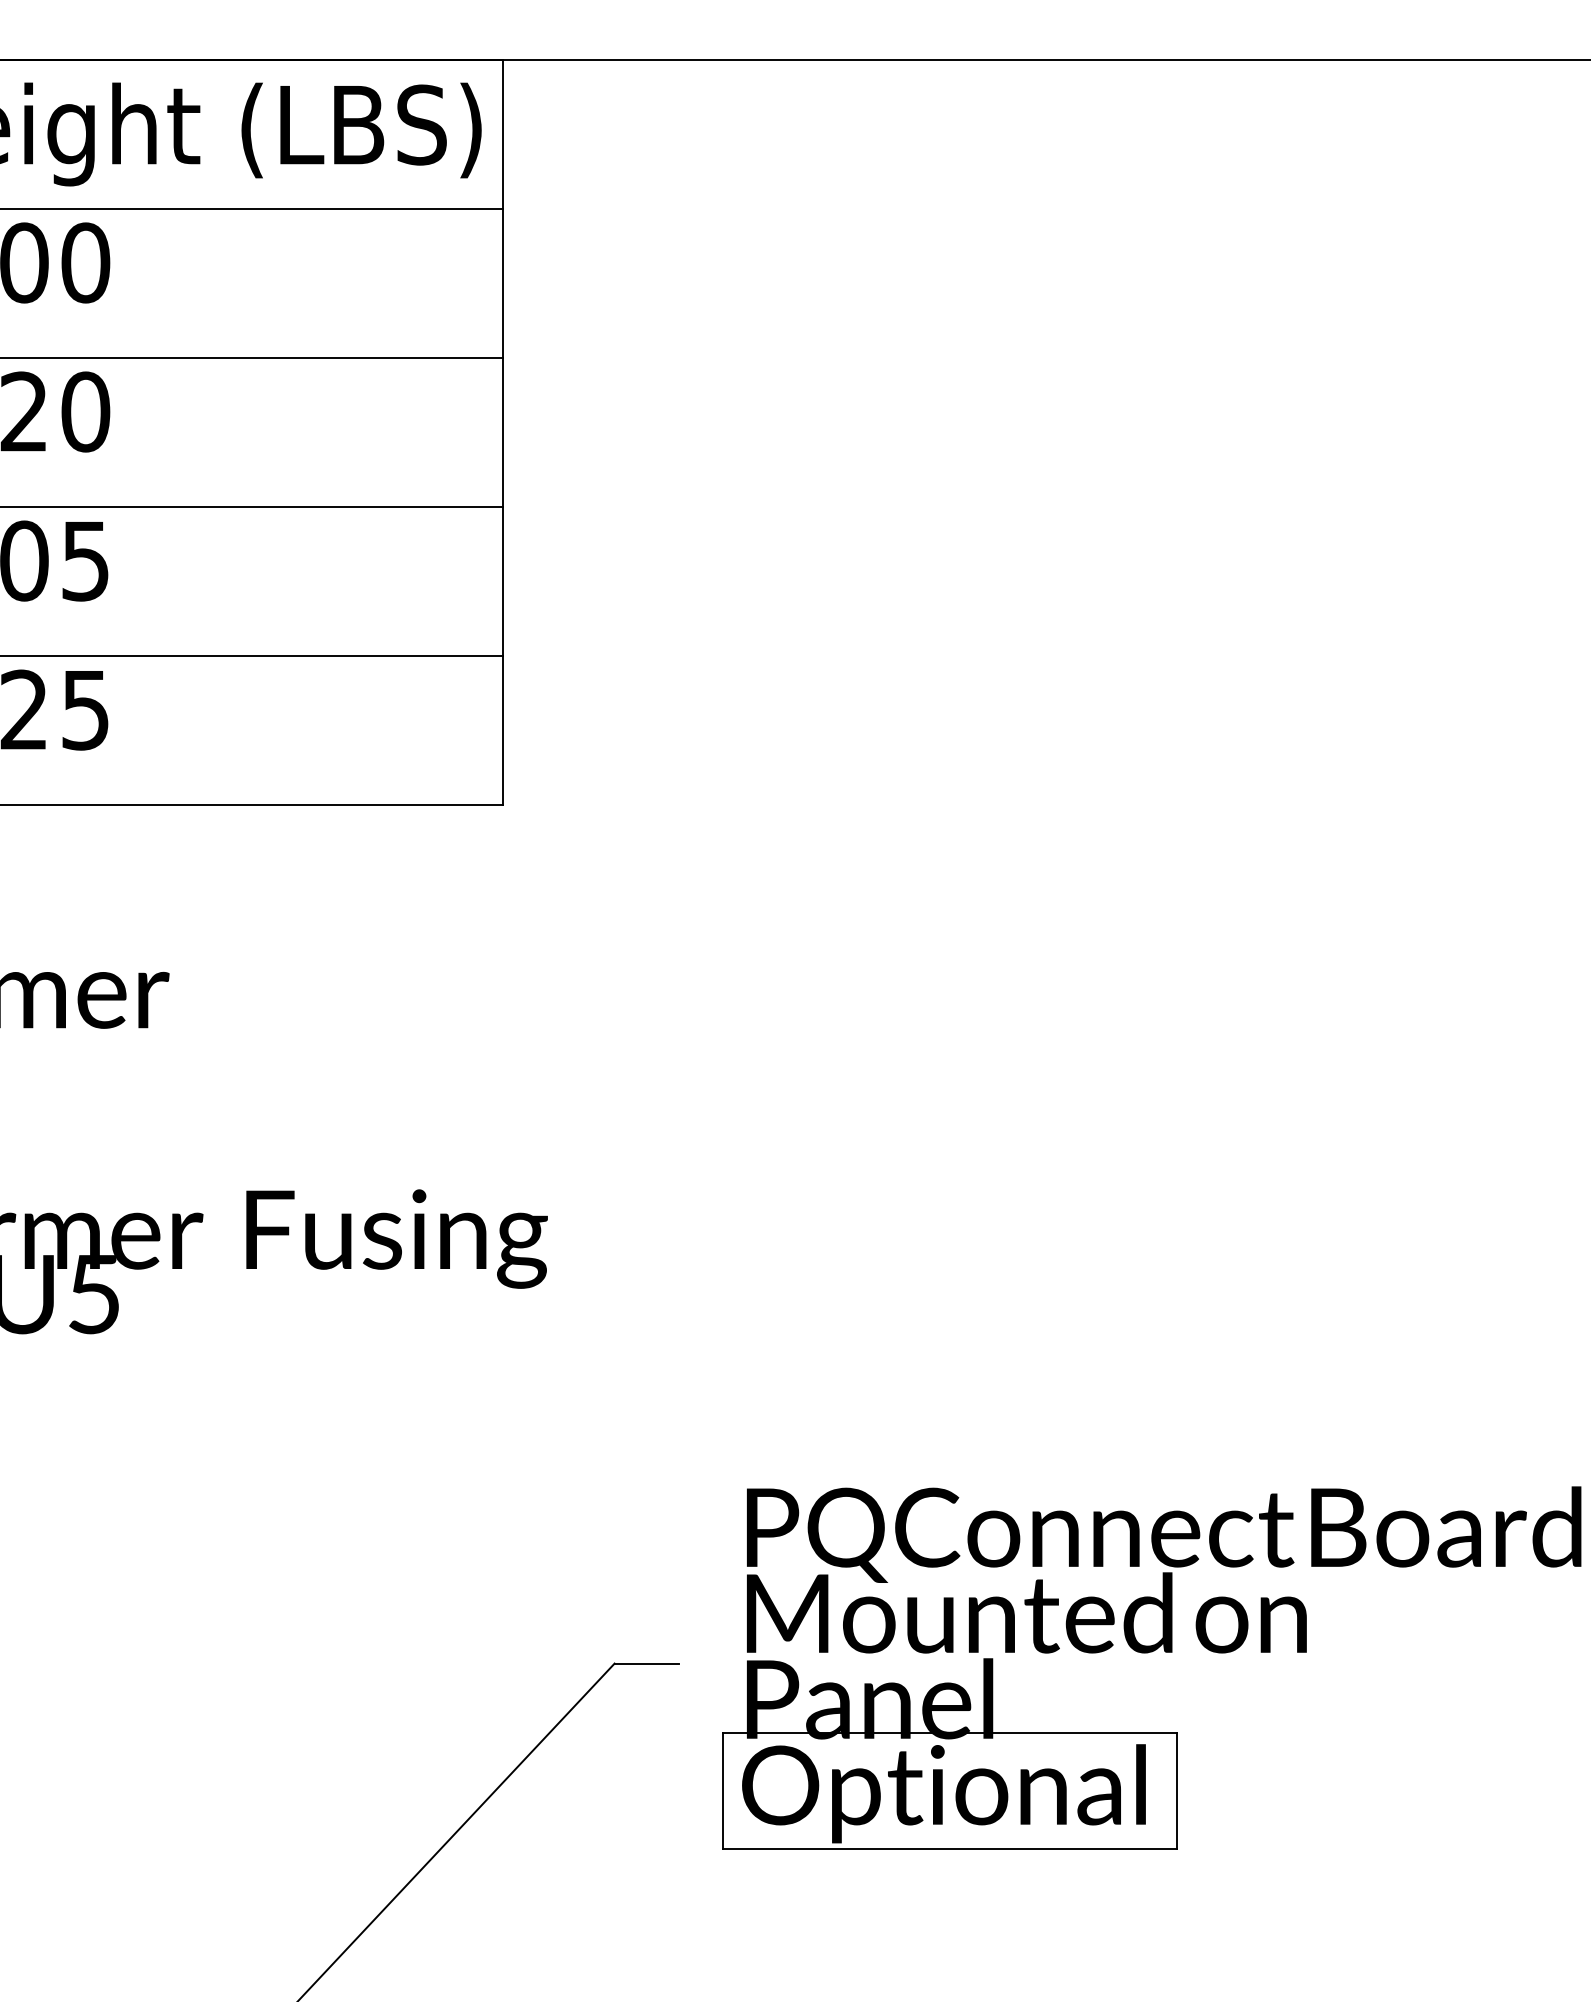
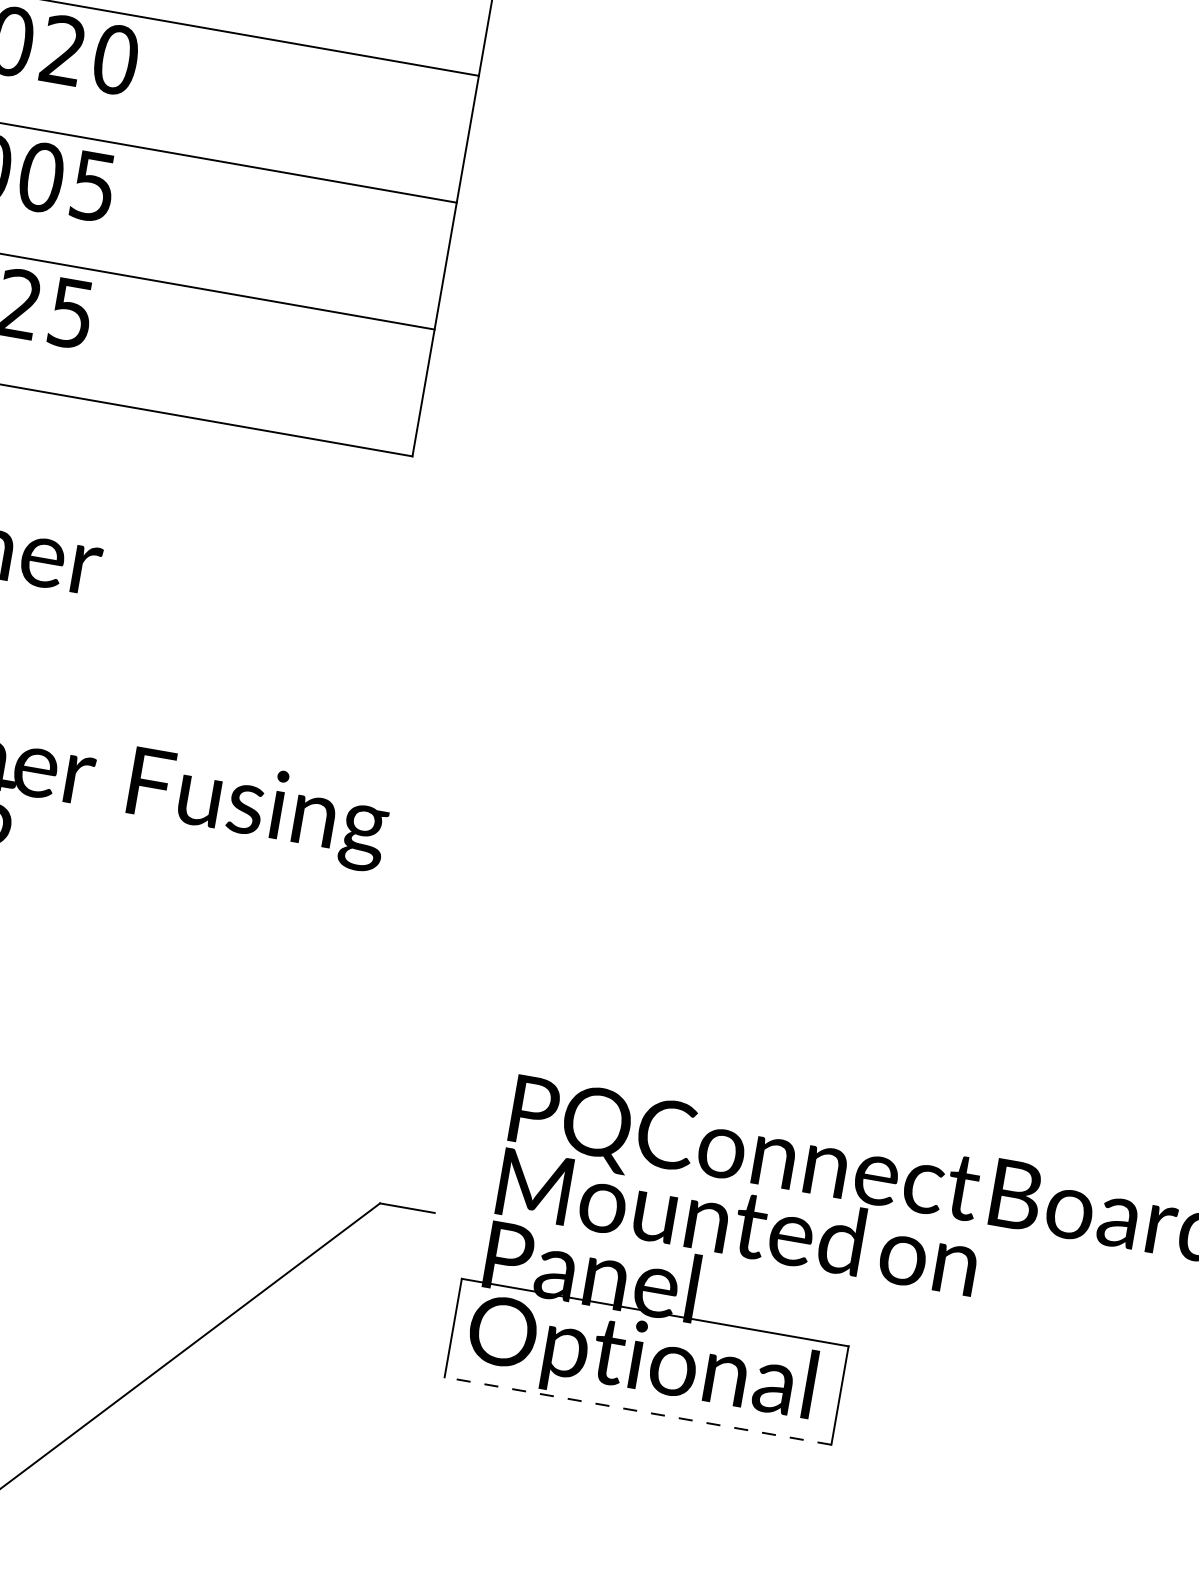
line: (949, 1848) -> (637, 1410), solid -> dashed

